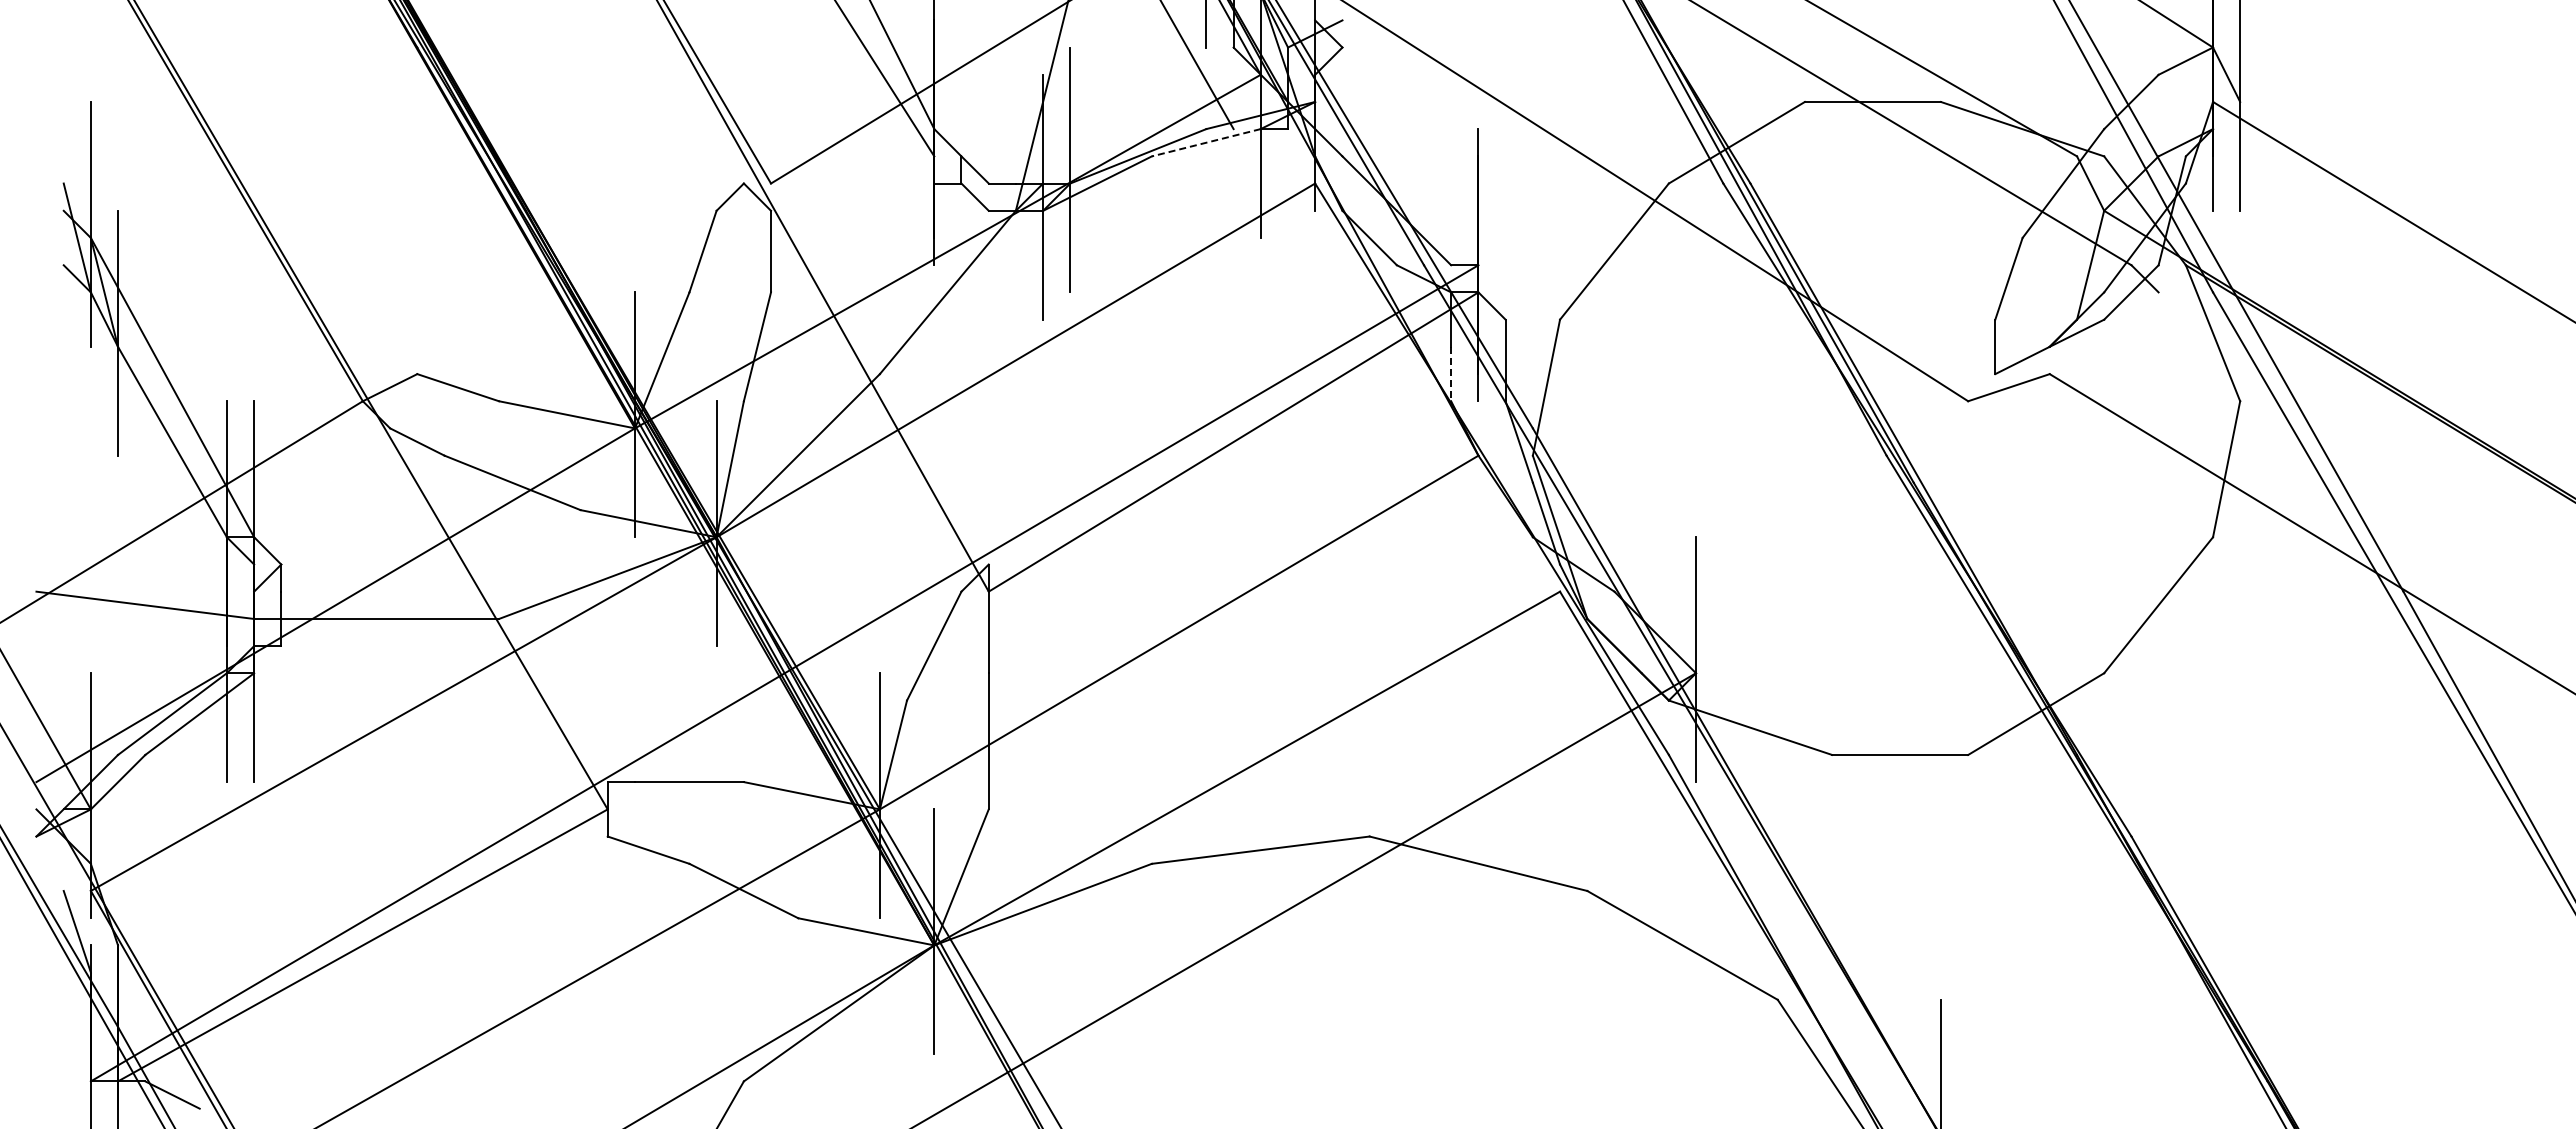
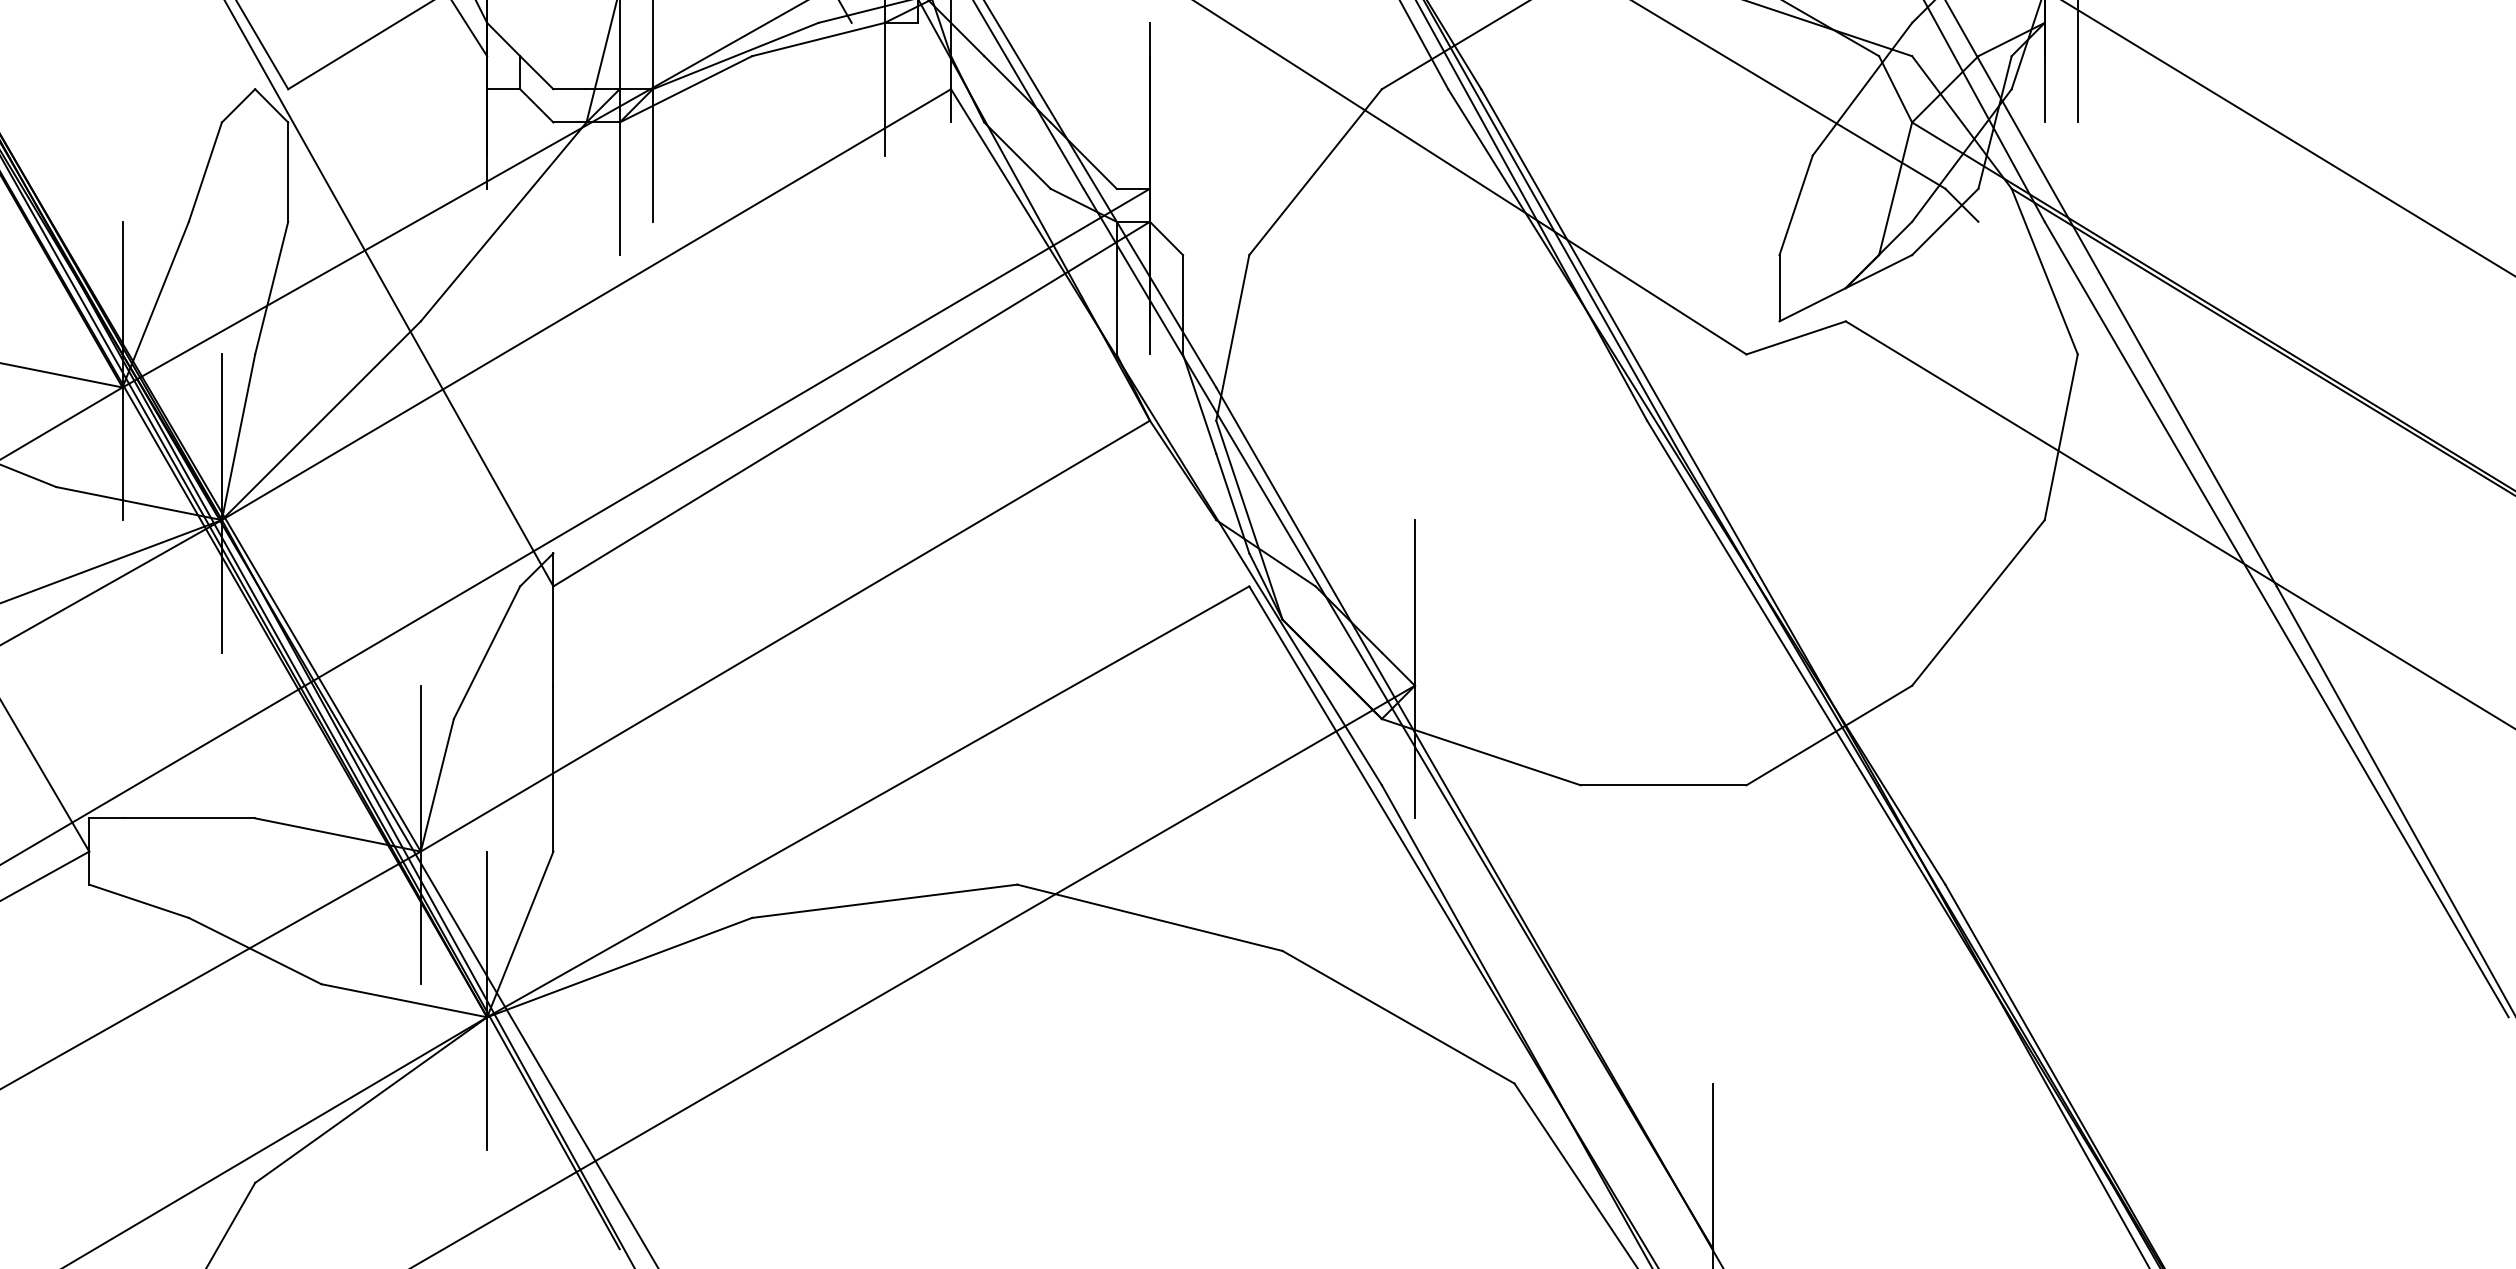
line: (1205, 142) -> (817, 39), dashed -> solid
line: (1451, 374) -> (1117, 321), dashed -> solid

